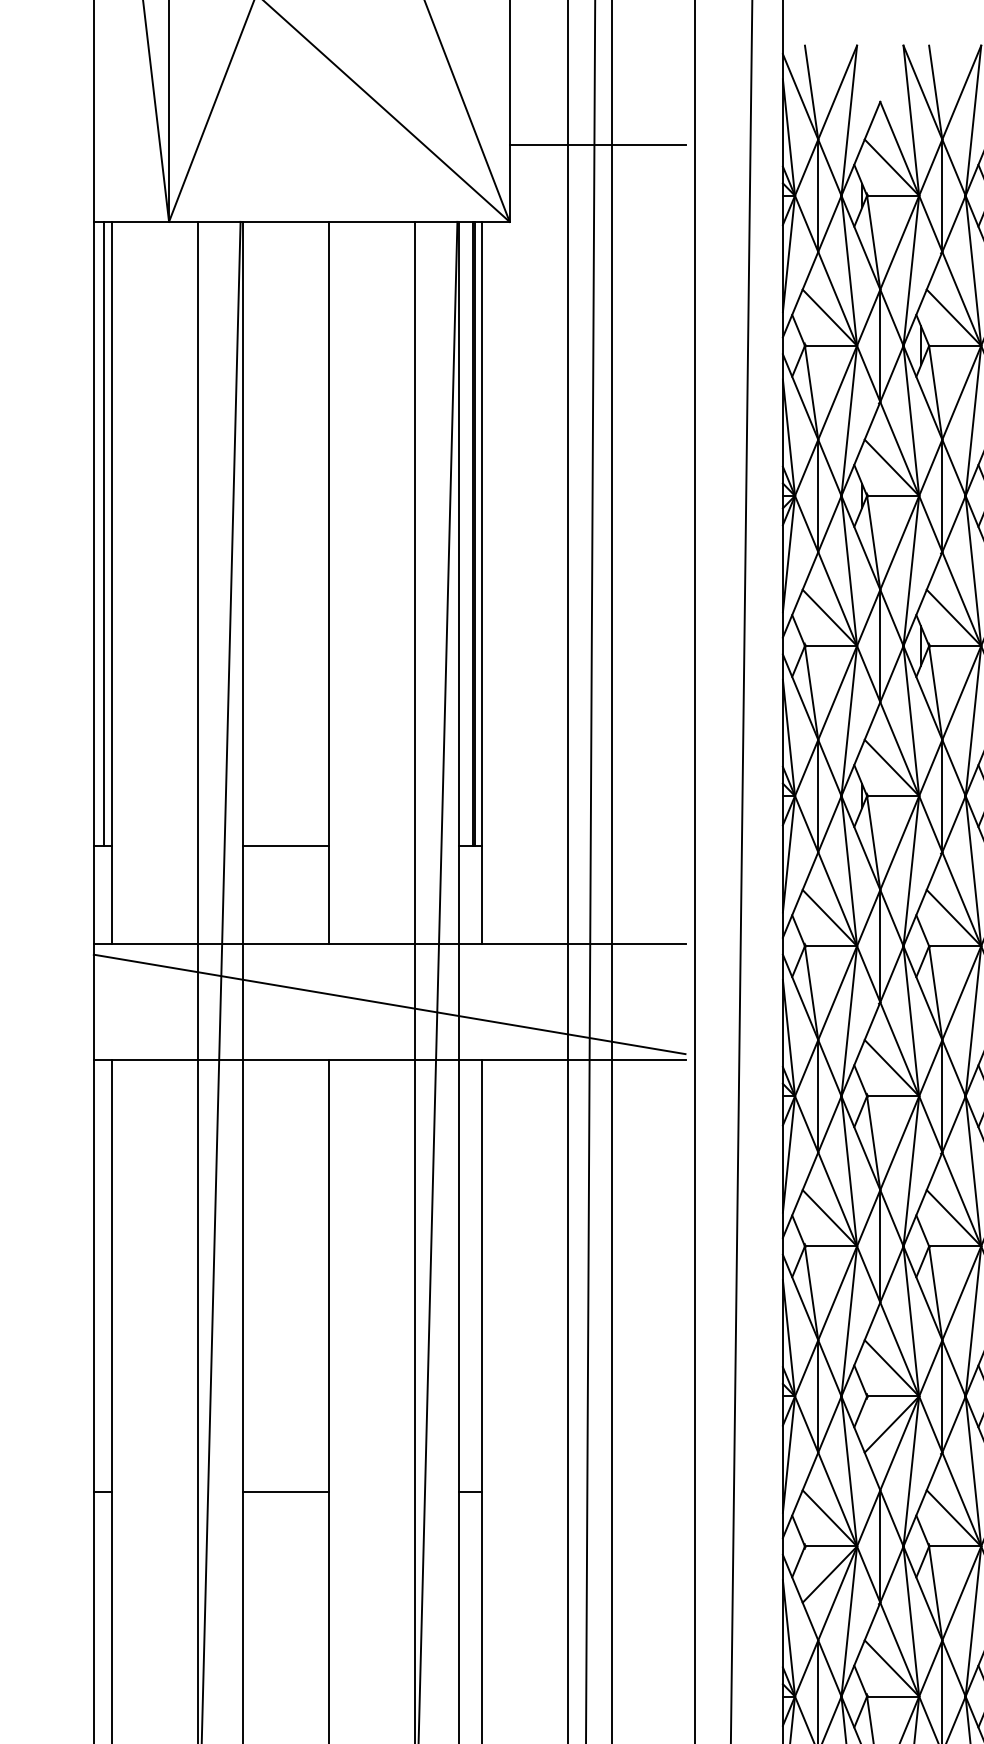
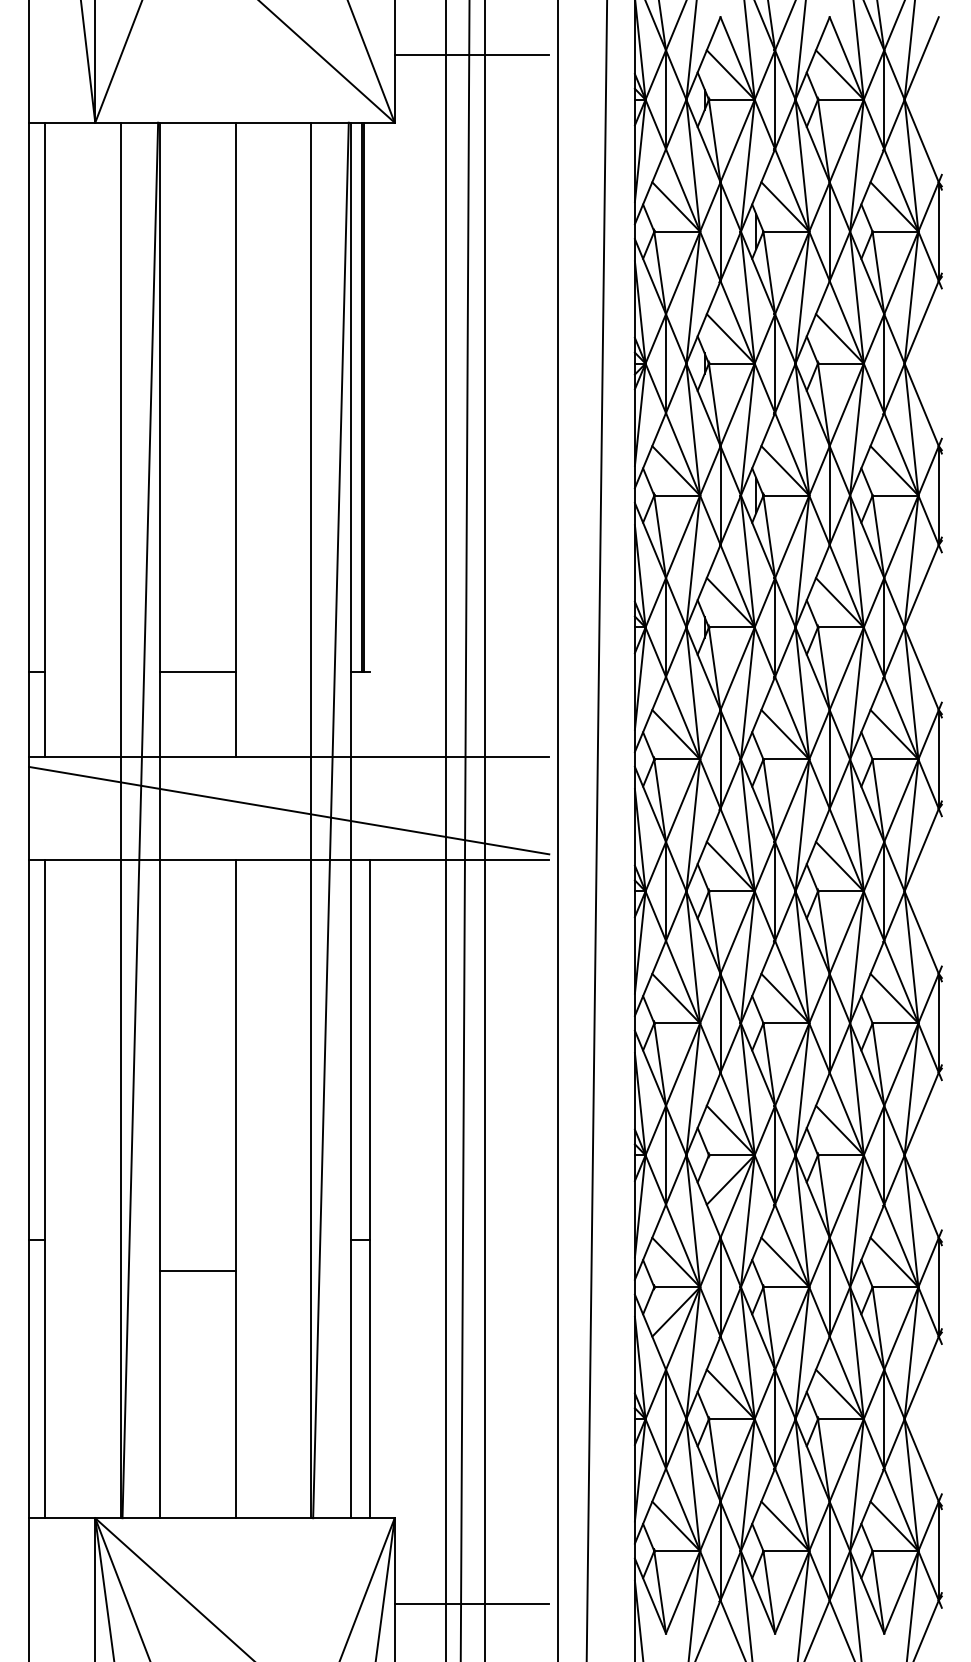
line: (103, 533) -> (37, 396), removed
line: (482, 582) -> (370, 439), removed
line: (285, 1492) -> (197, 1270), moved

